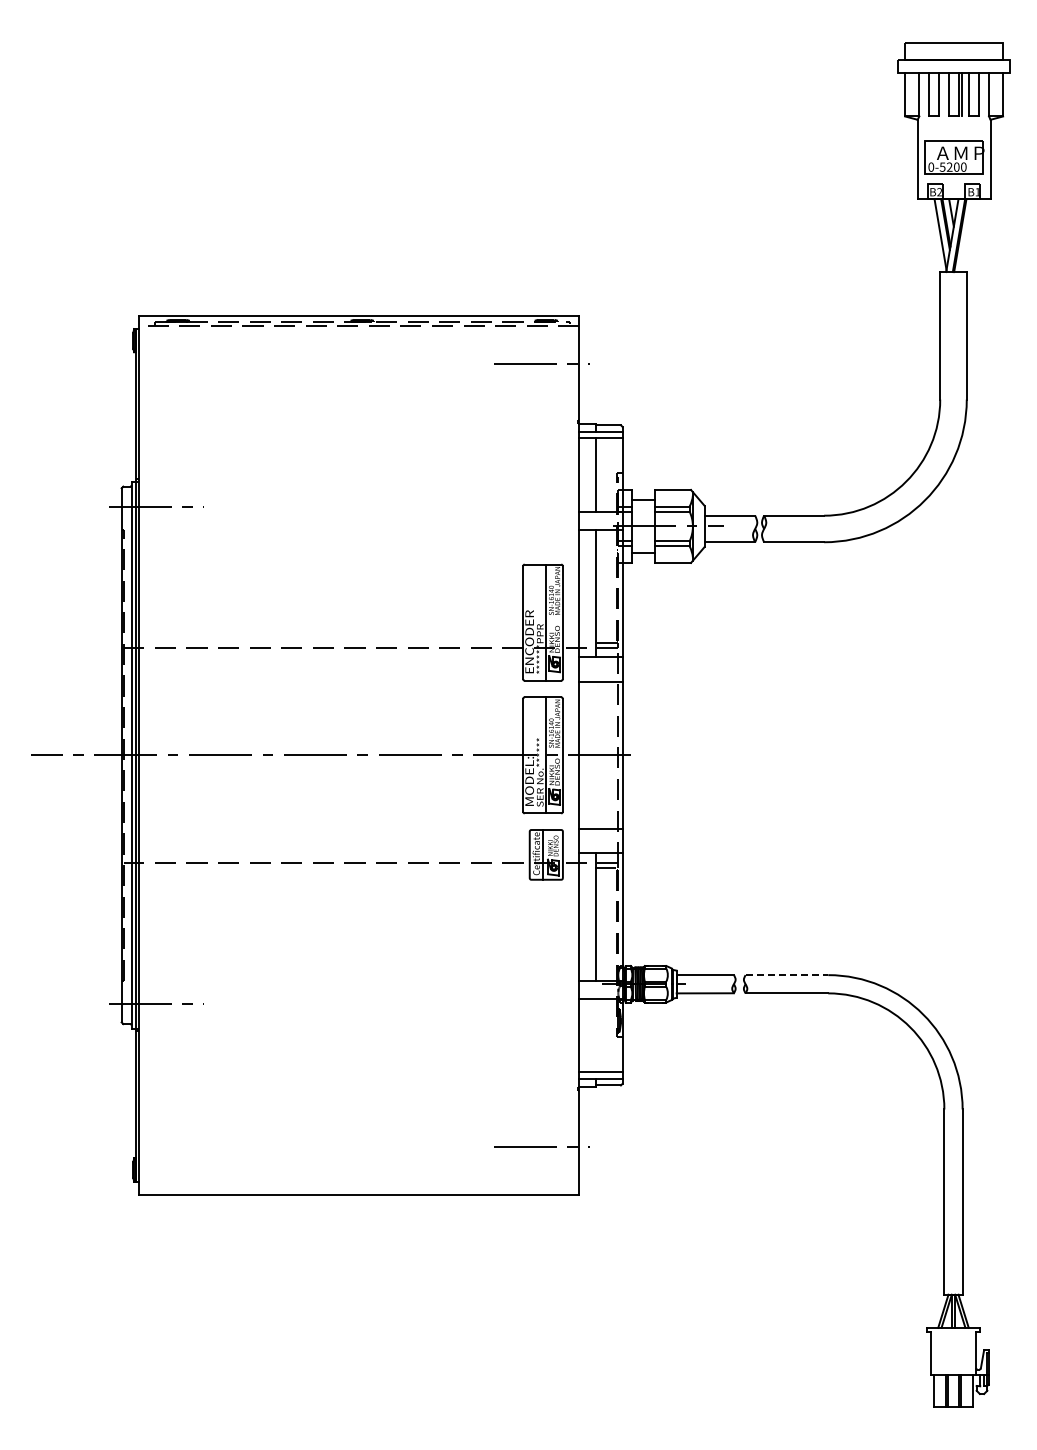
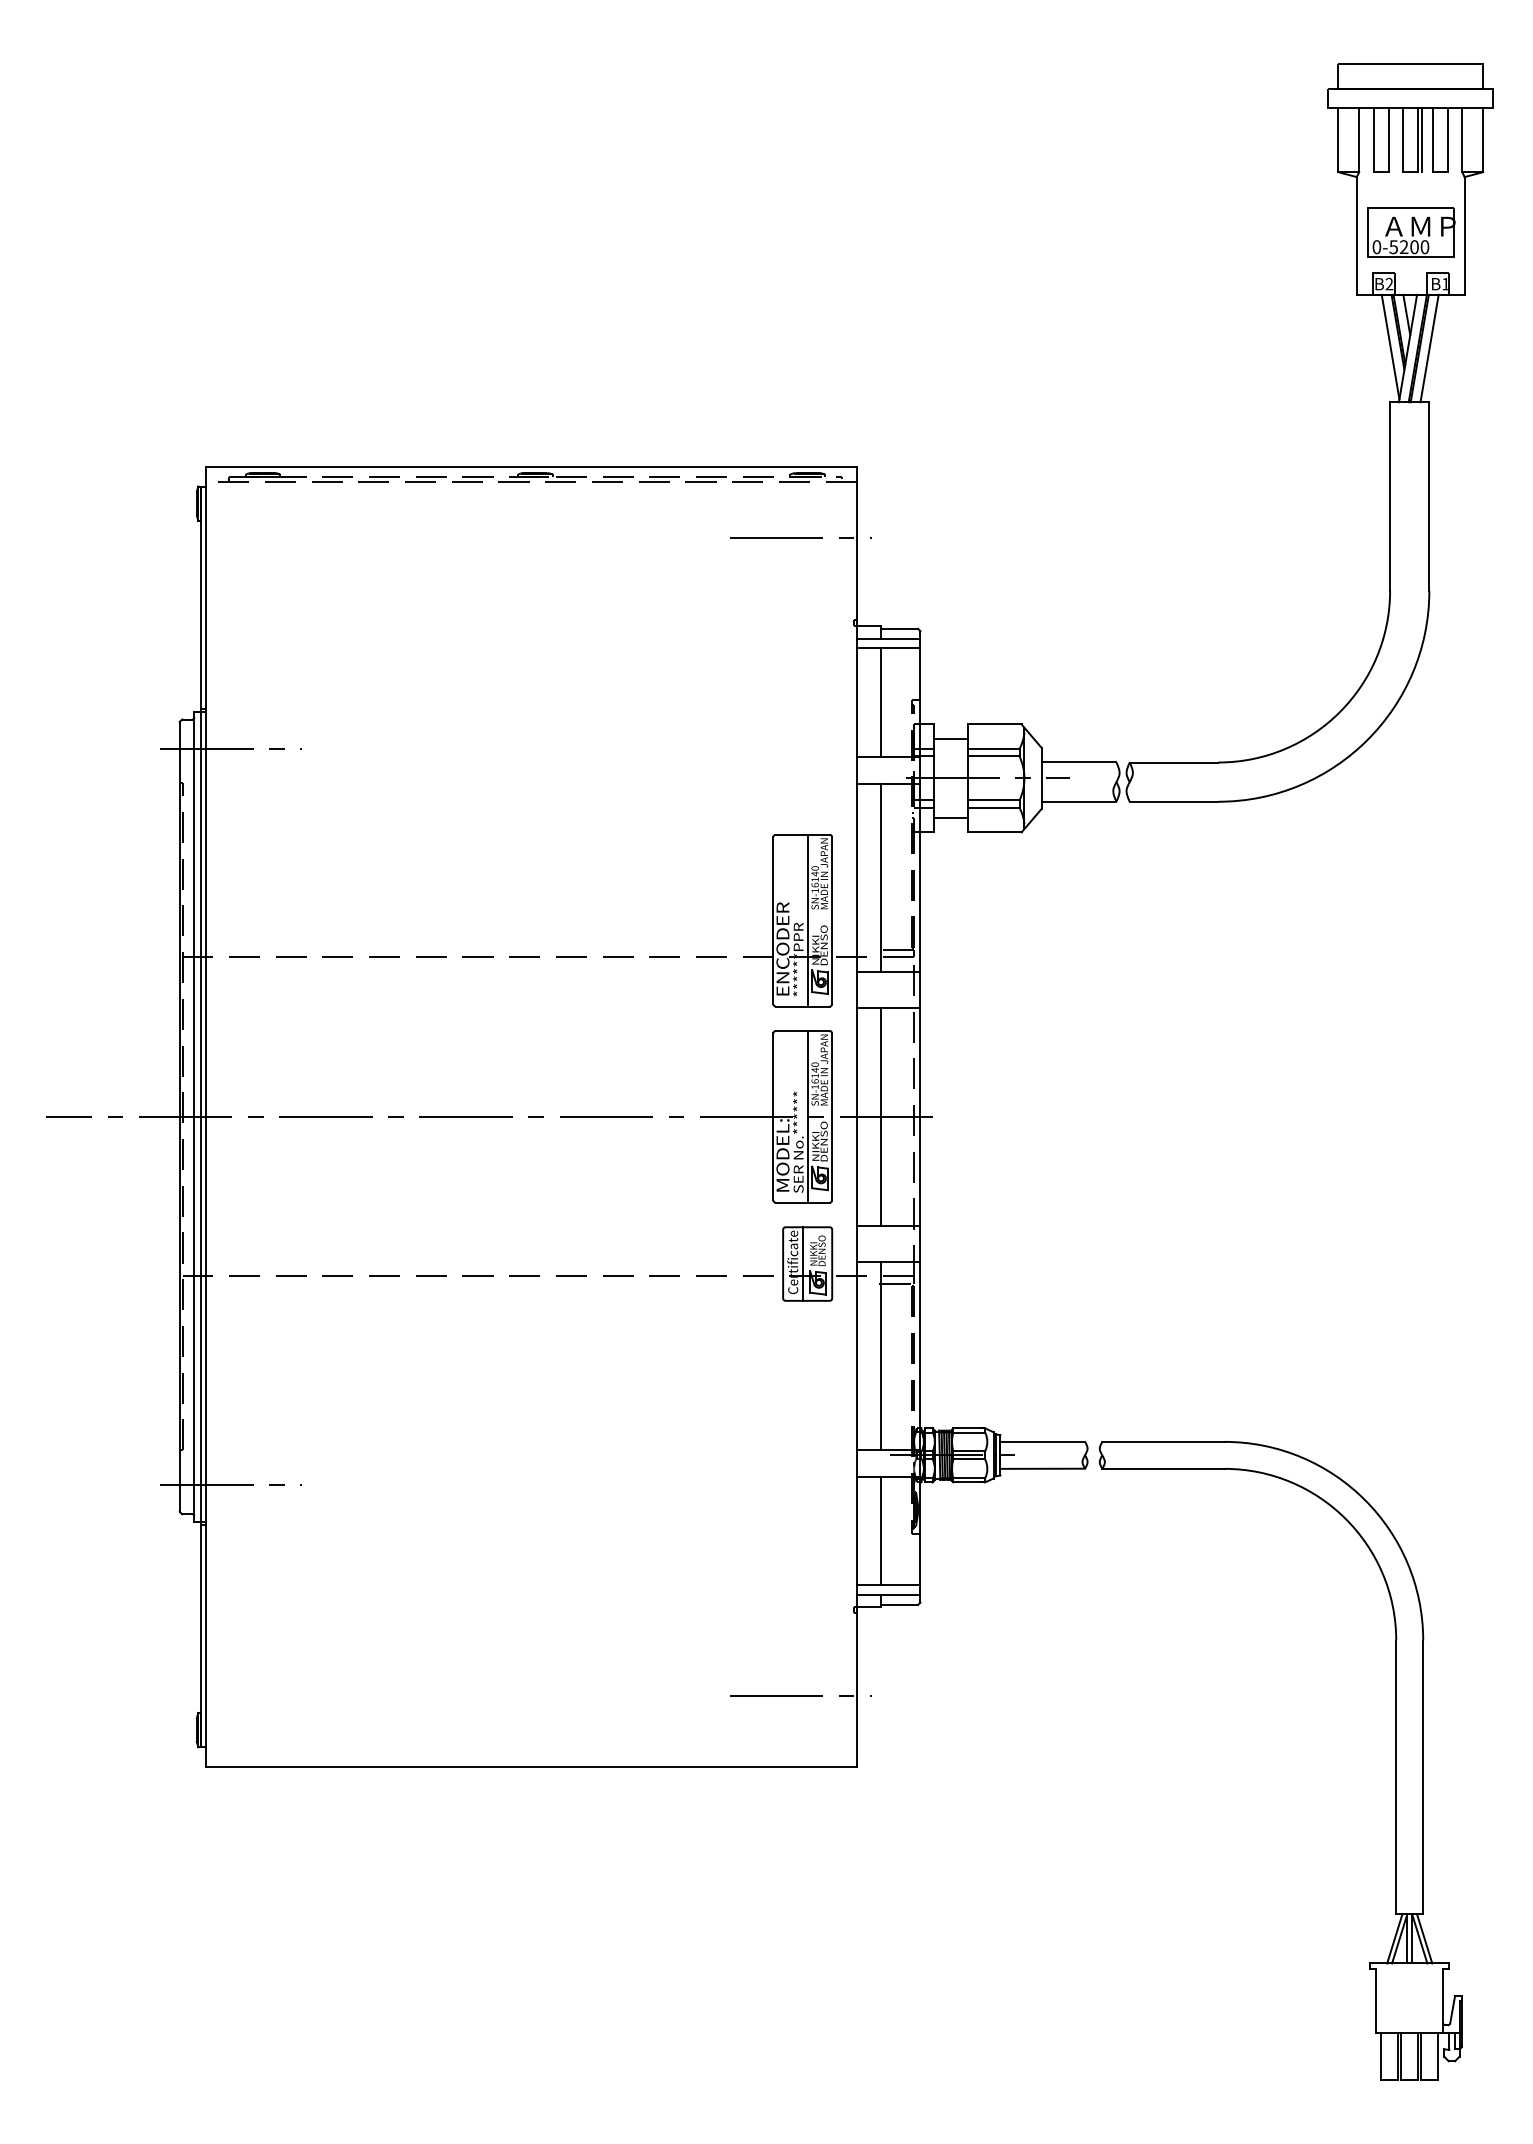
line: (966, 235) -> (1428, 348), added
line: (596, 754) -> (881, 1115), added
line: (787, 975) -> (1164, 1442), dashed -> solid
line: (596, 1035) -> (881, 1531), added

